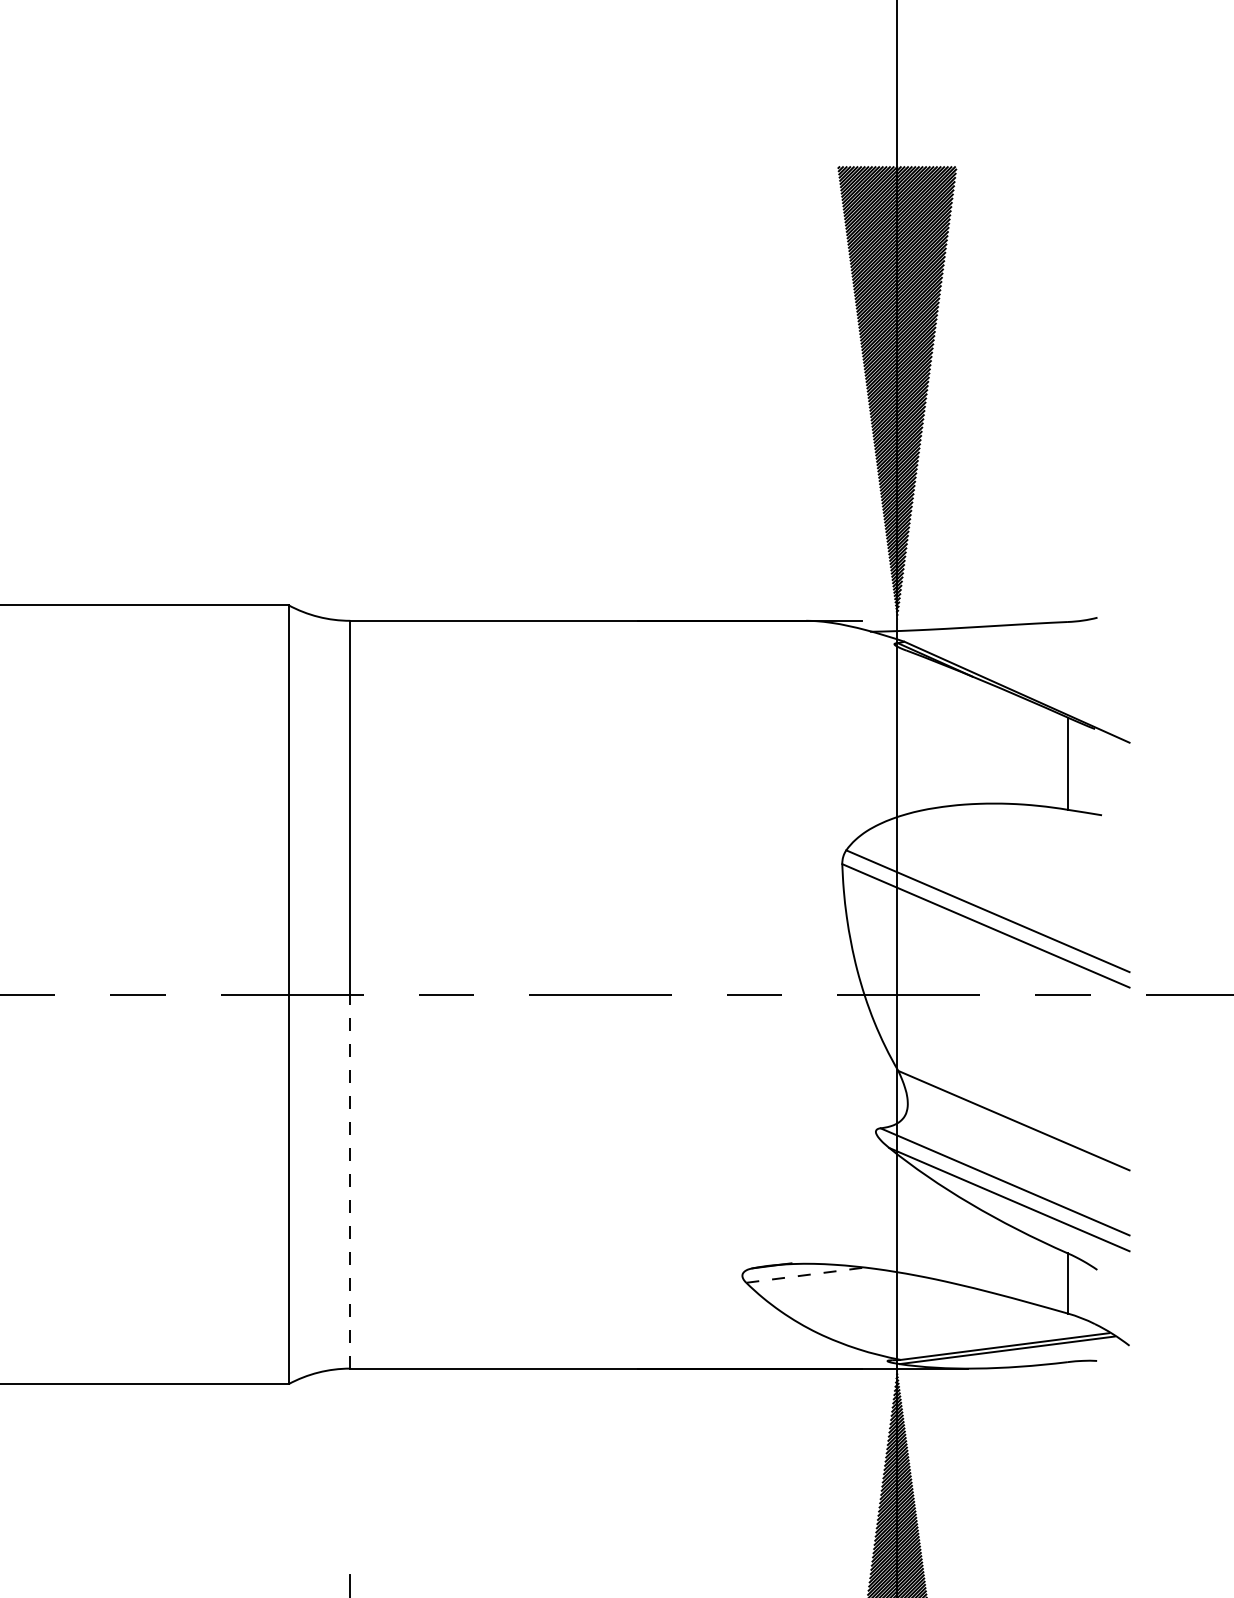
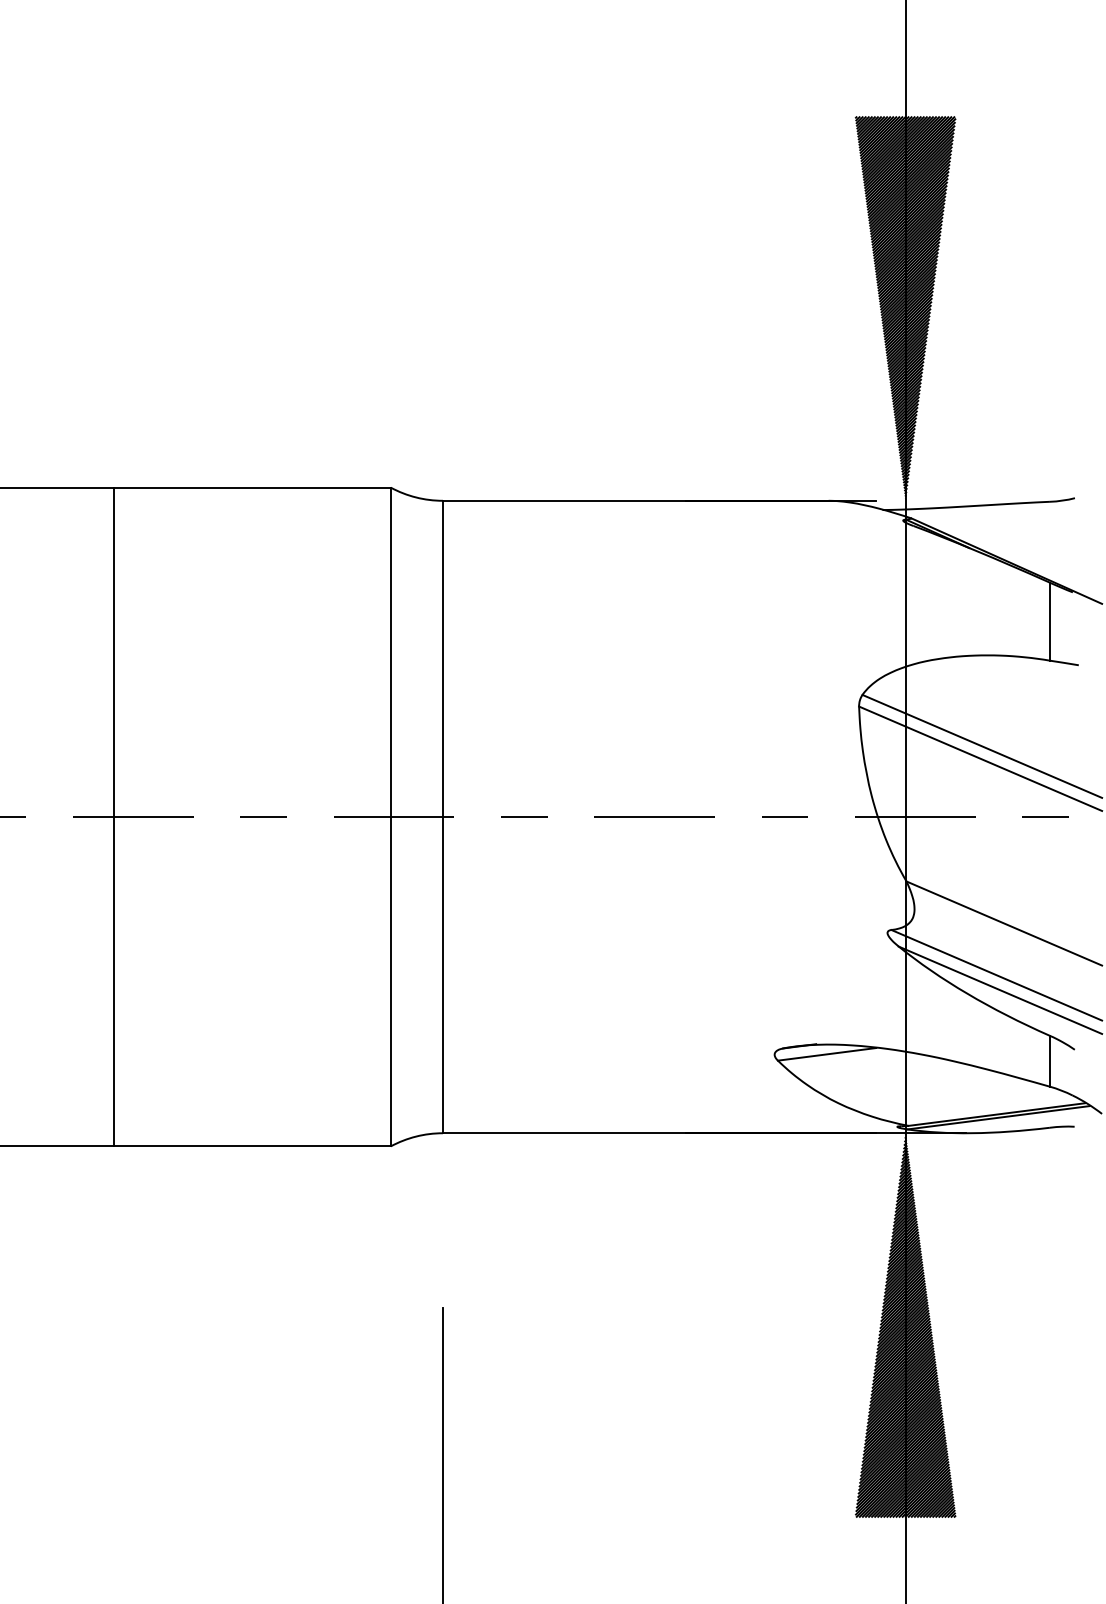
line: (349, 1180) -> (442, 974), dashed -> solid
line: (804, 1275) -> (827, 1054), dashed -> solid

